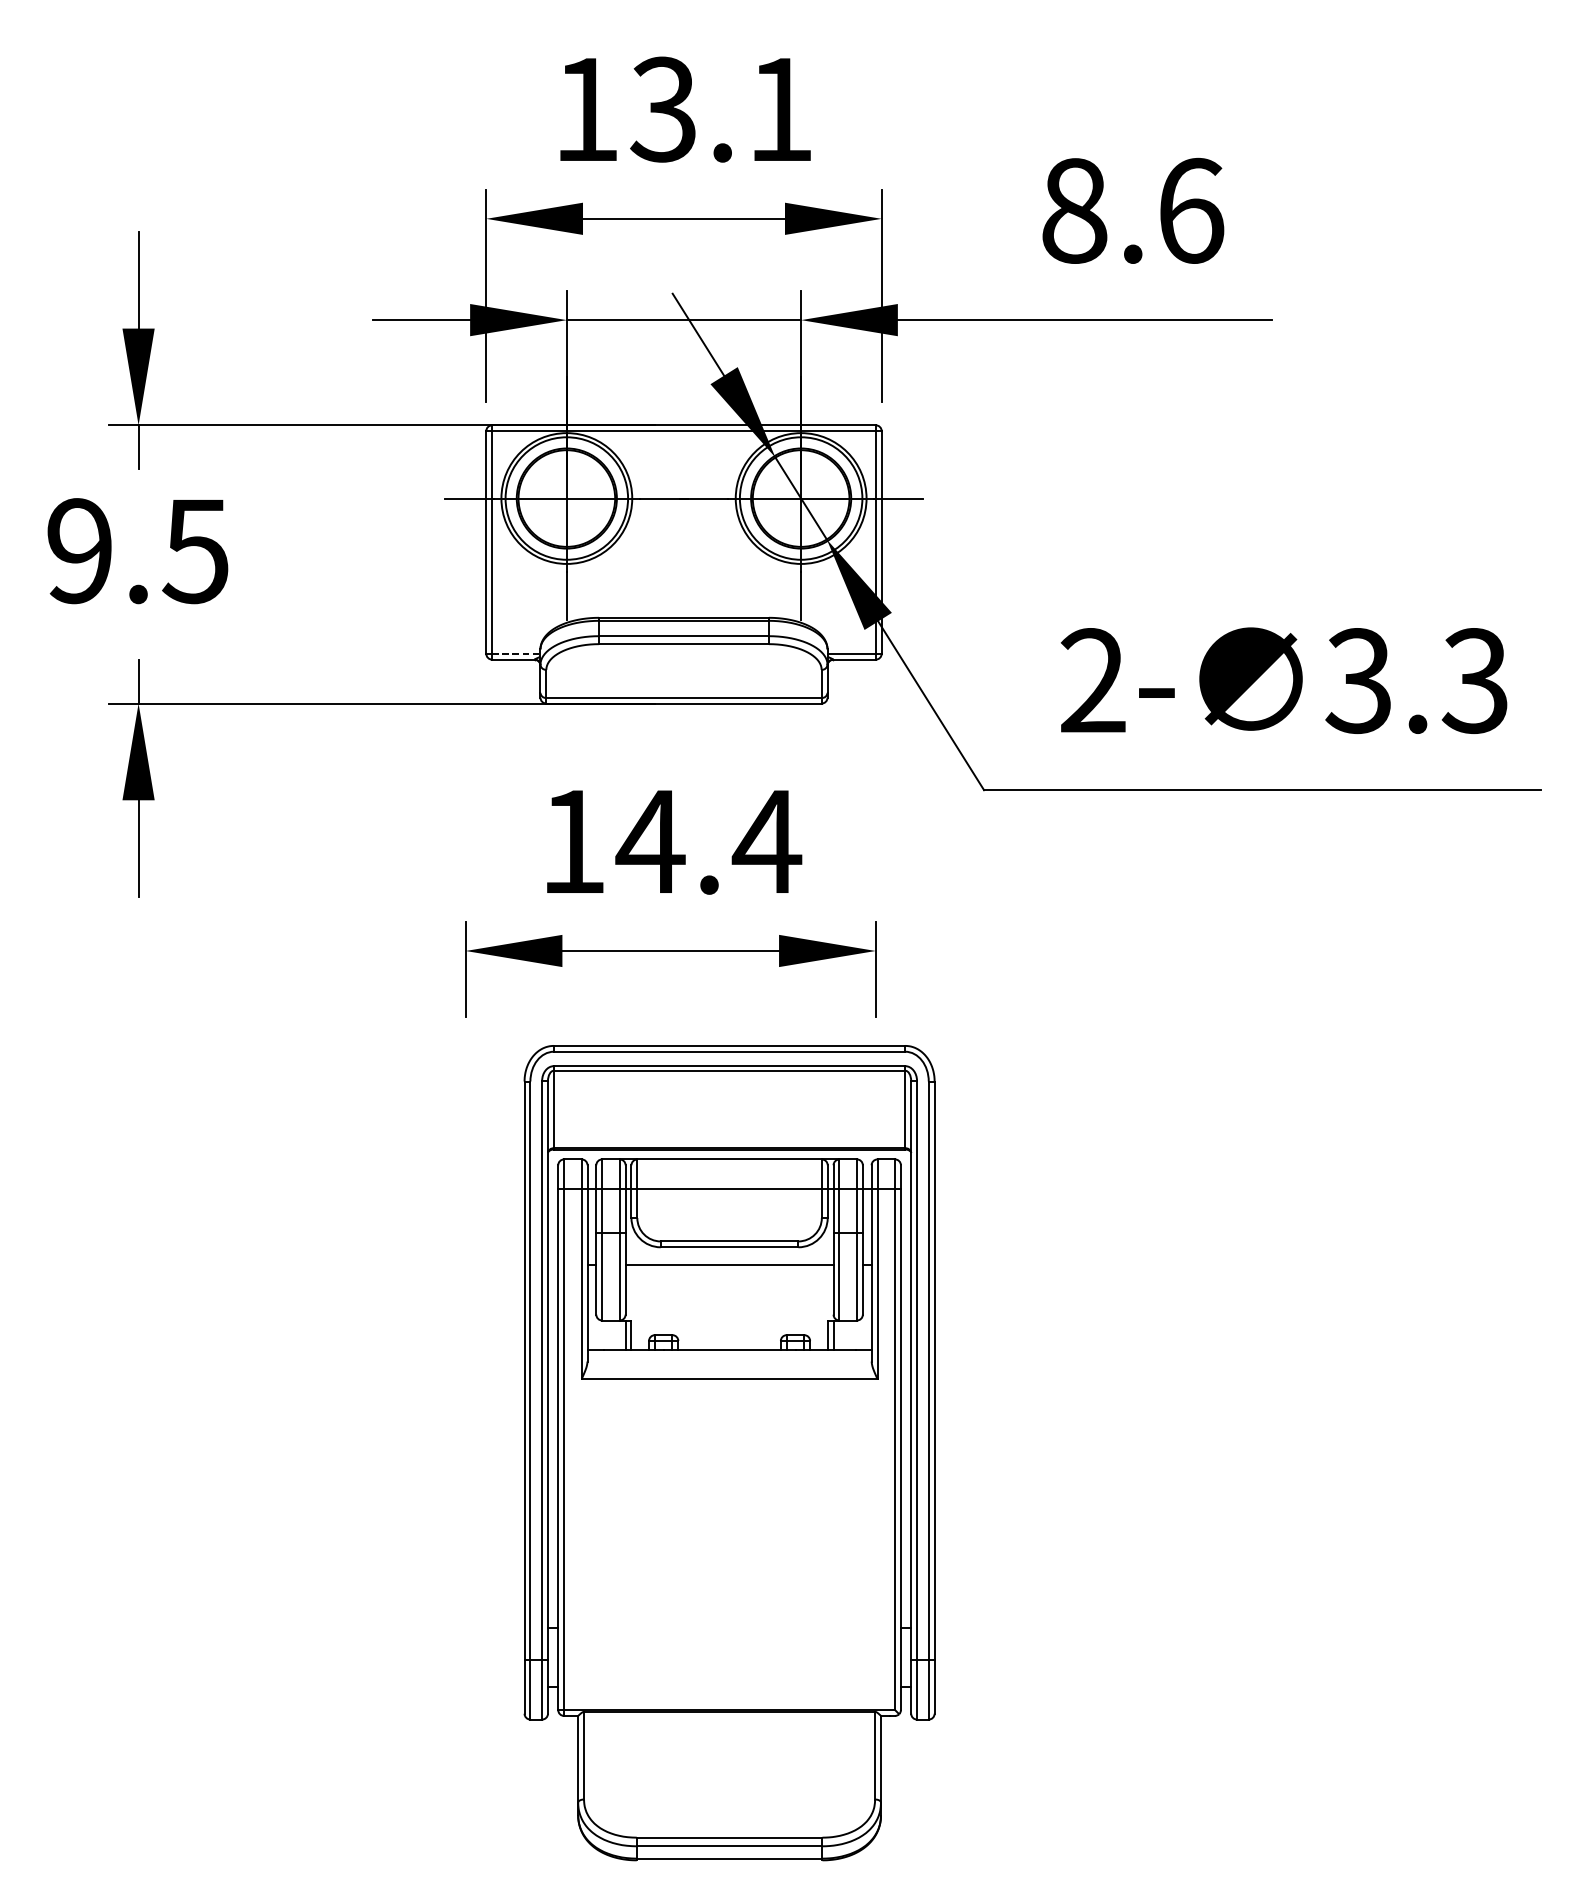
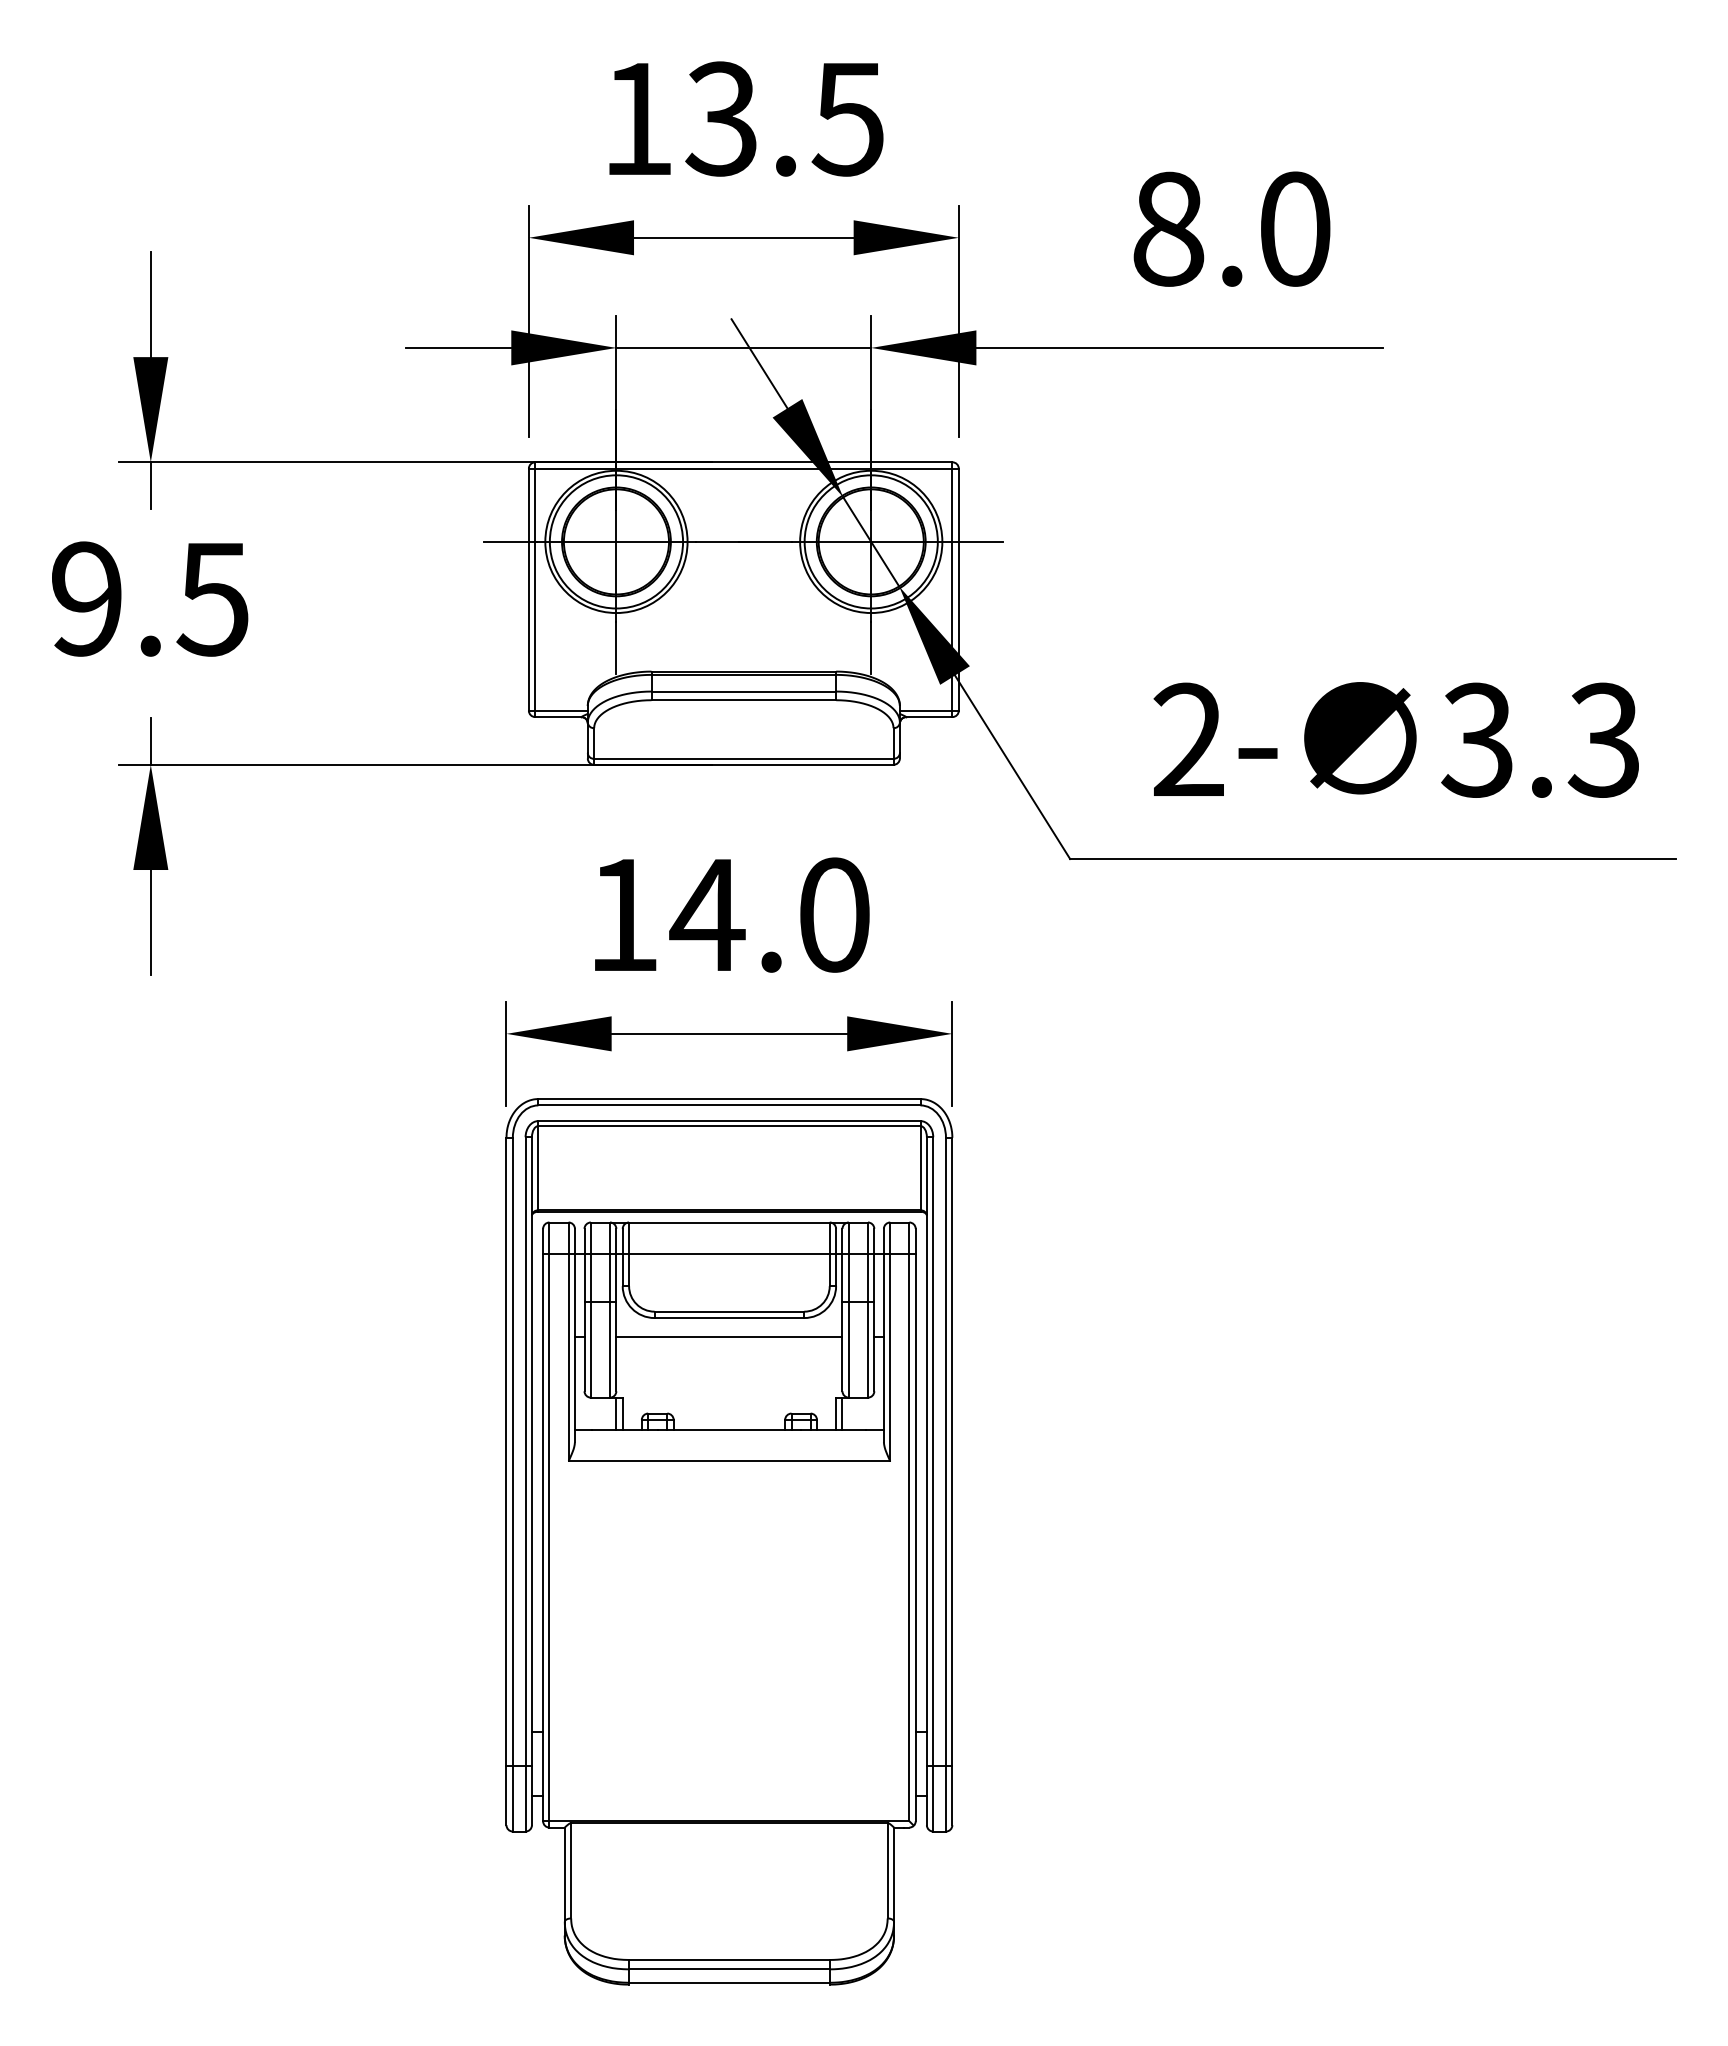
text: (779, 110) -> (847, 119), 13.1 -> 13.5
text: (1192, 210) -> (1296, 228), 8.6 -> 8.0
line: (517, 653) -> (562, 710), dashed -> solid
text: (766, 841) -> (833, 914), 14.4 -> 14.0
part: (729, 1452) -> (729, 1541), moved

